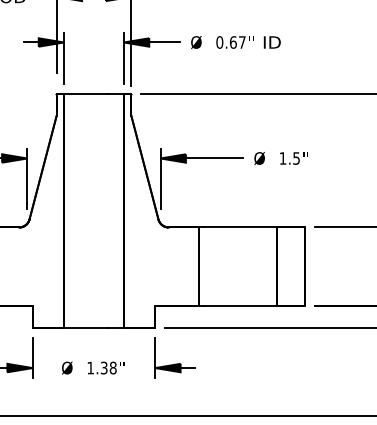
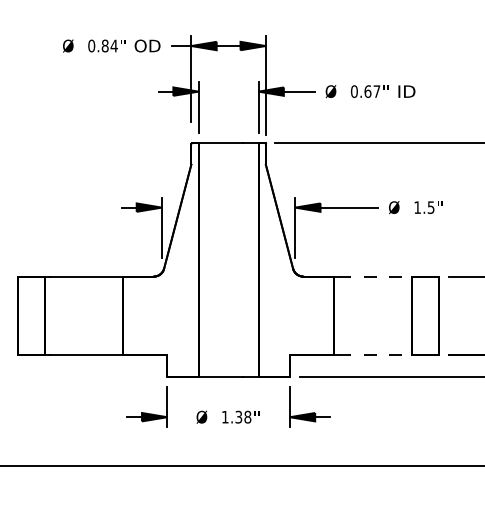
line: (240, 227) -> (375, 276), solid -> dashed
line: (240, 305) -> (375, 354), solid -> dashed

